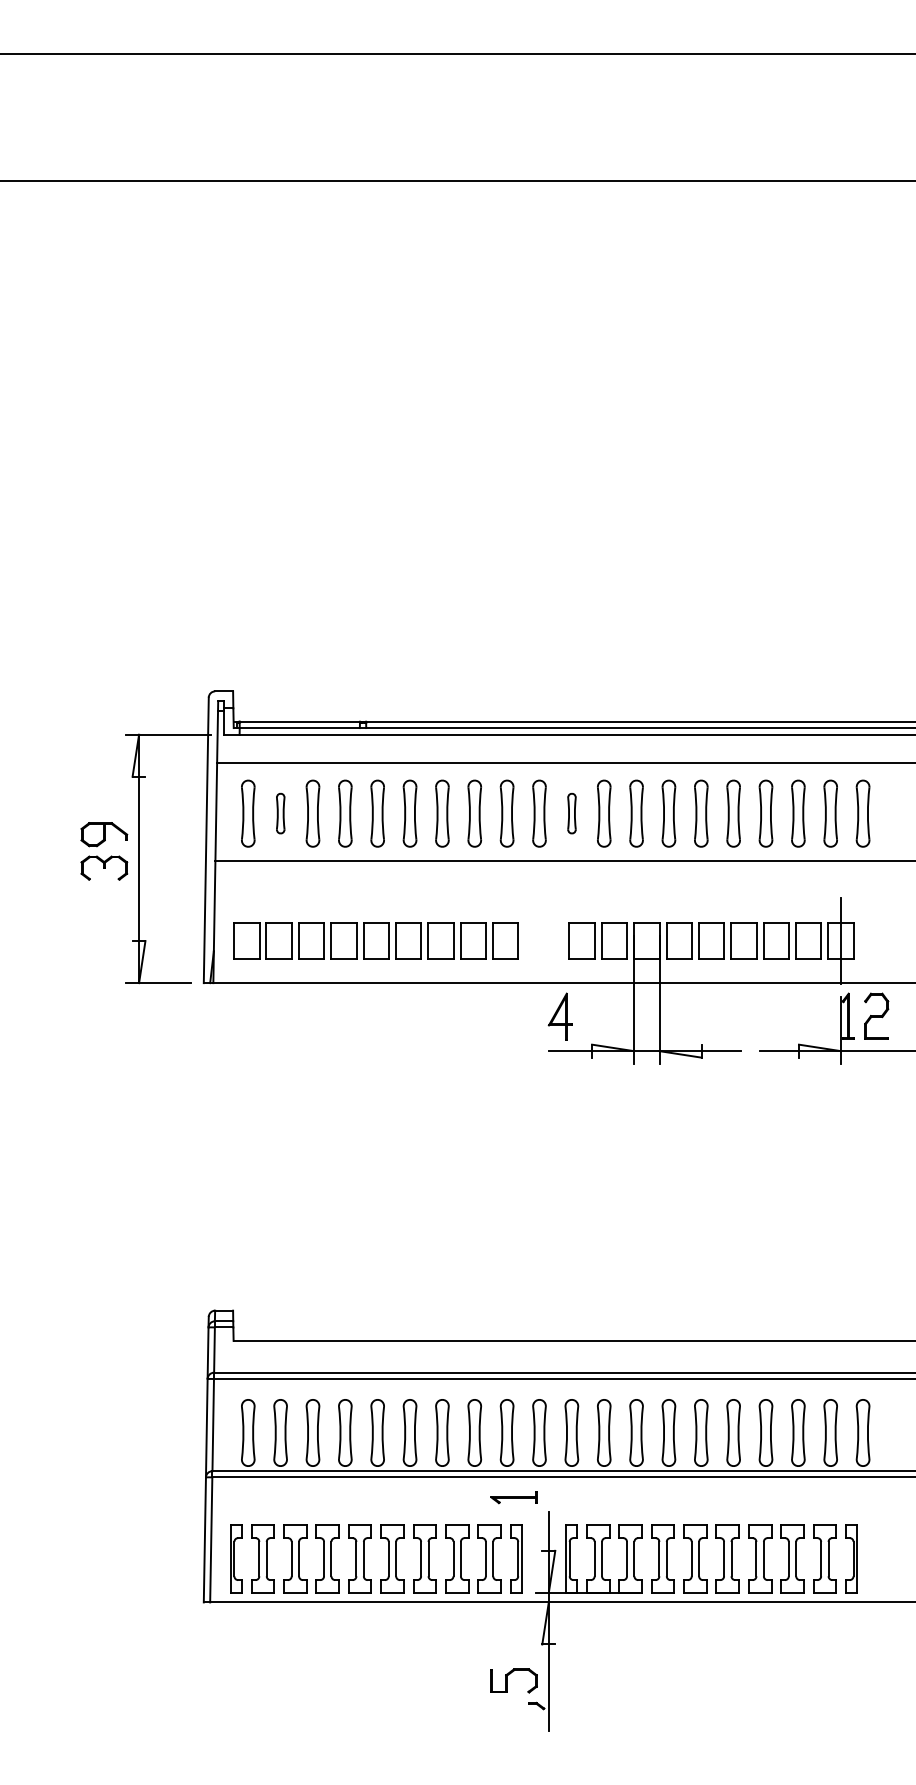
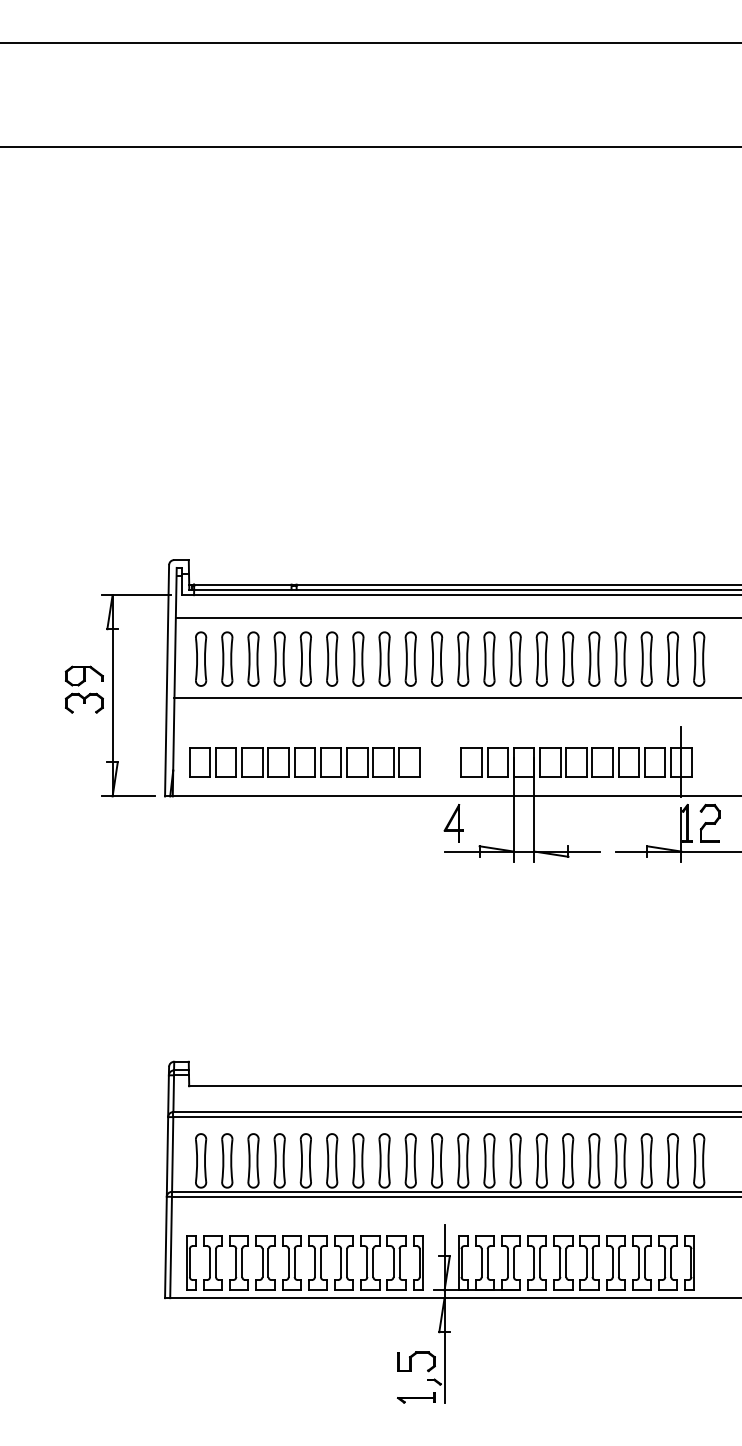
part: (280, 812) -> (227, 658), size x1.67
part: (572, 812) -> (463, 658), size x1.67
part: (514, 1496) -> (416, 1397), moved

